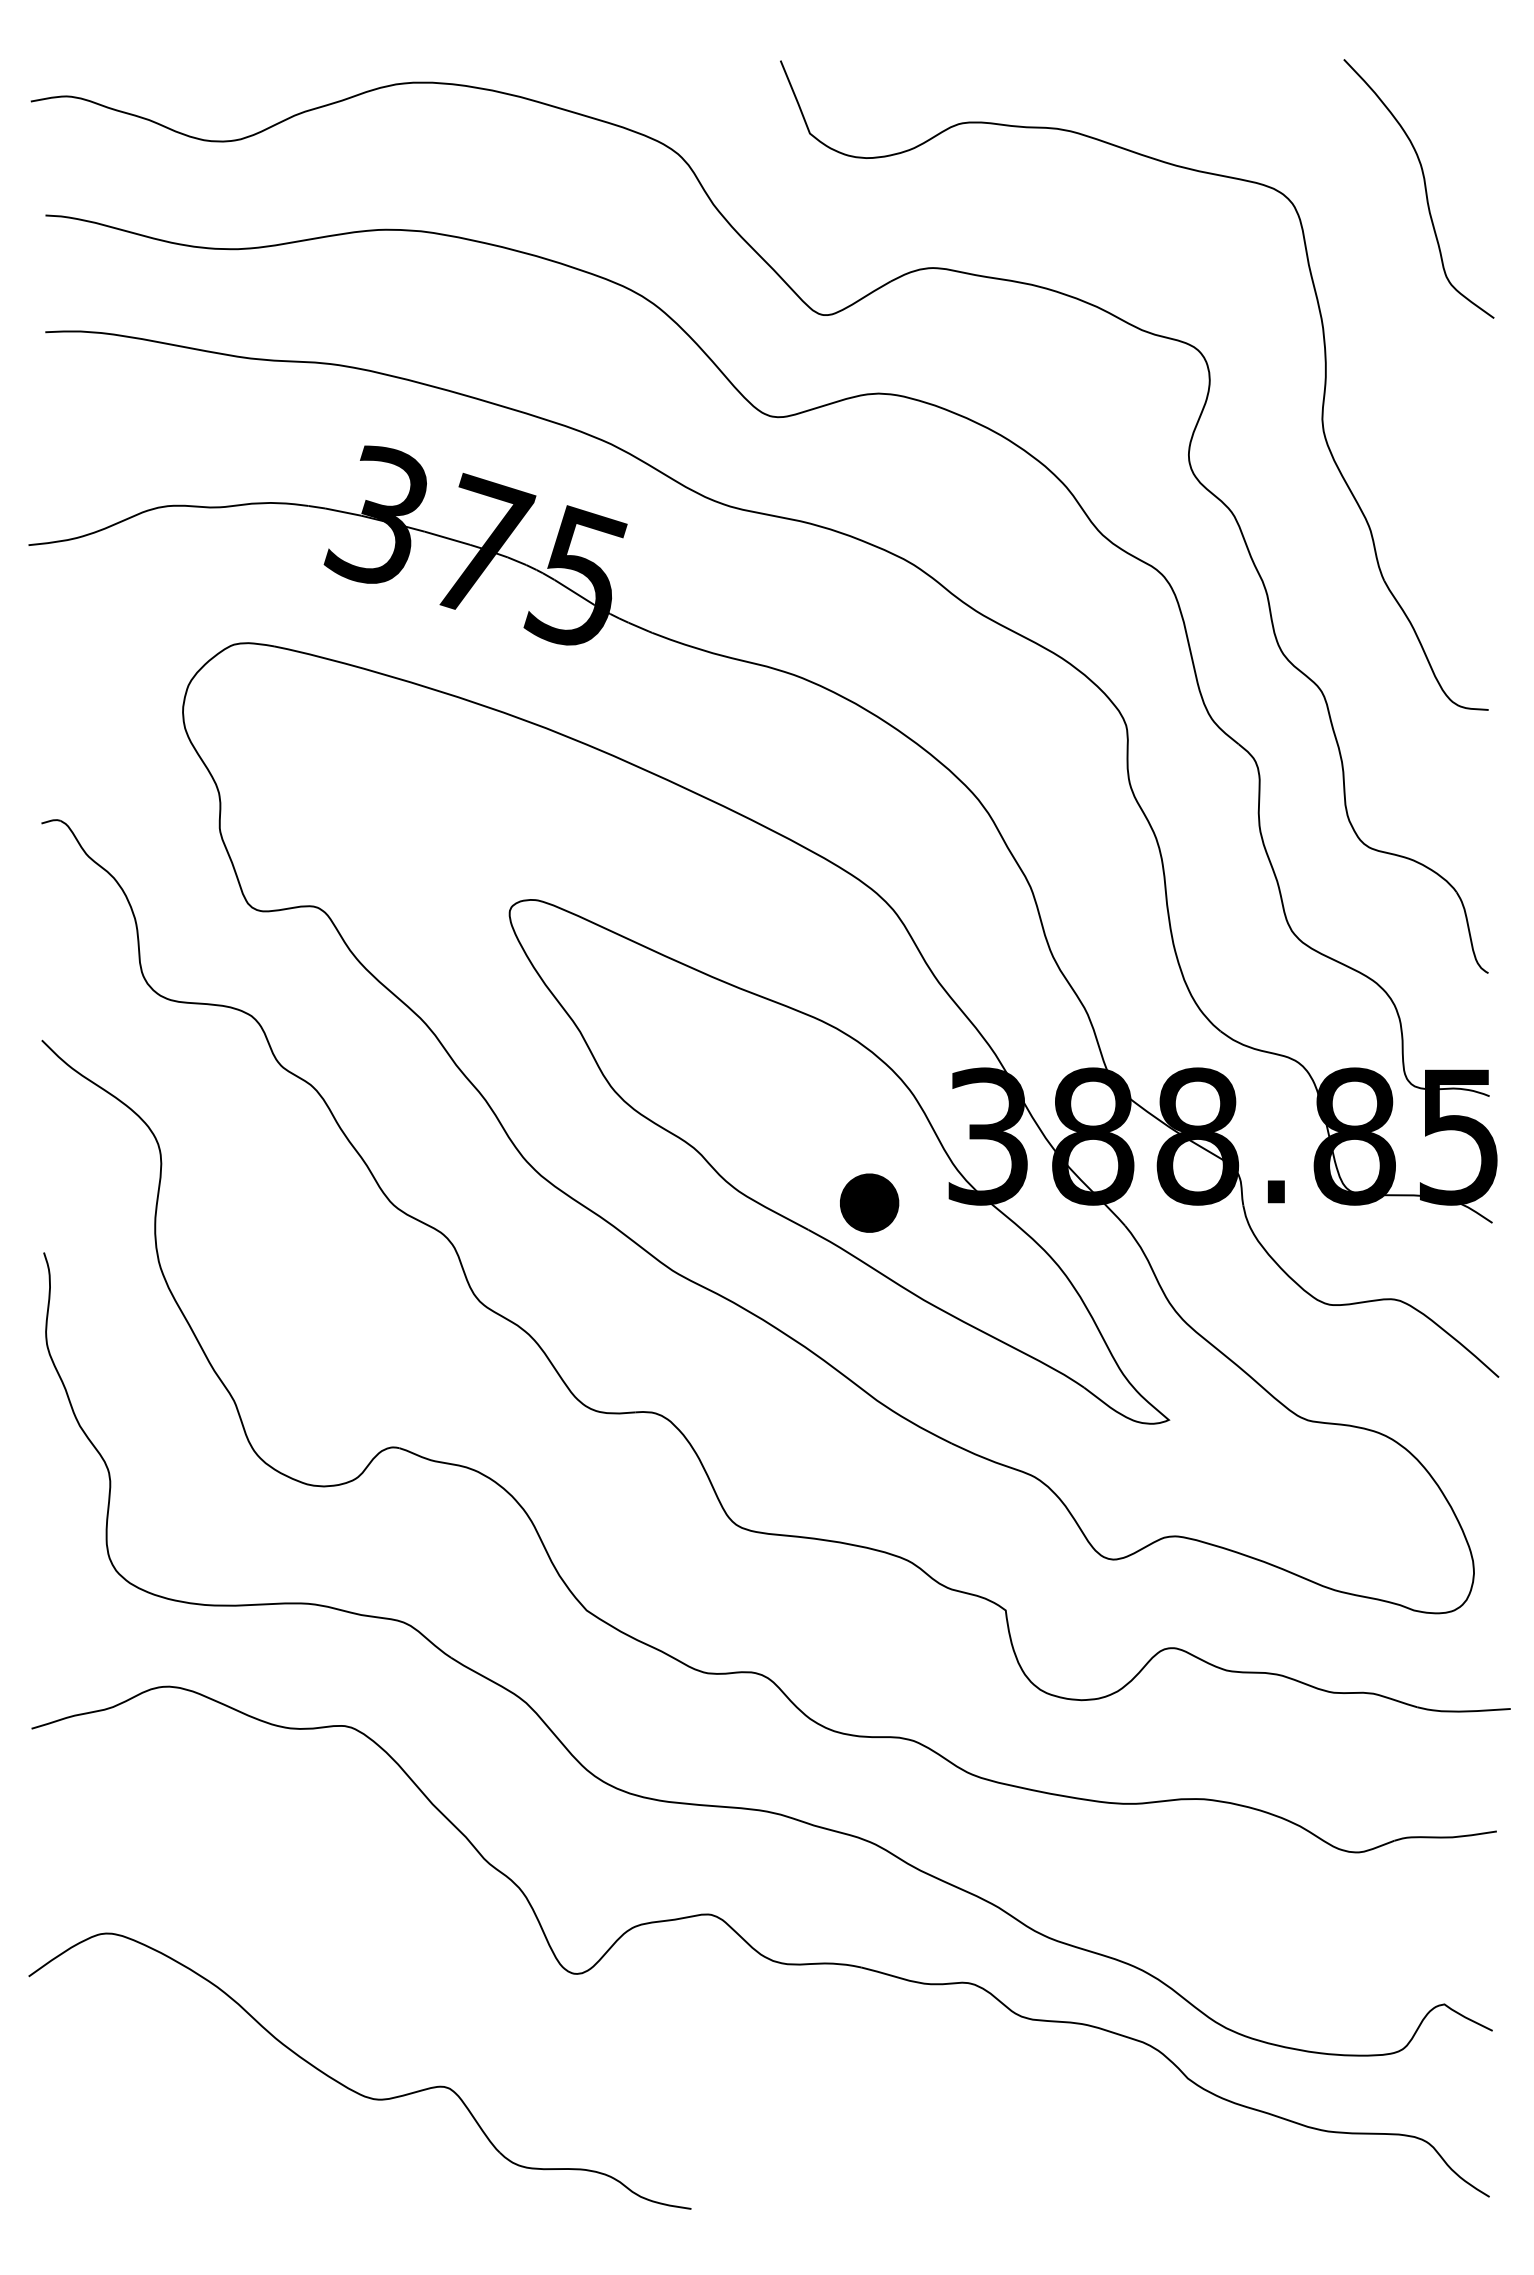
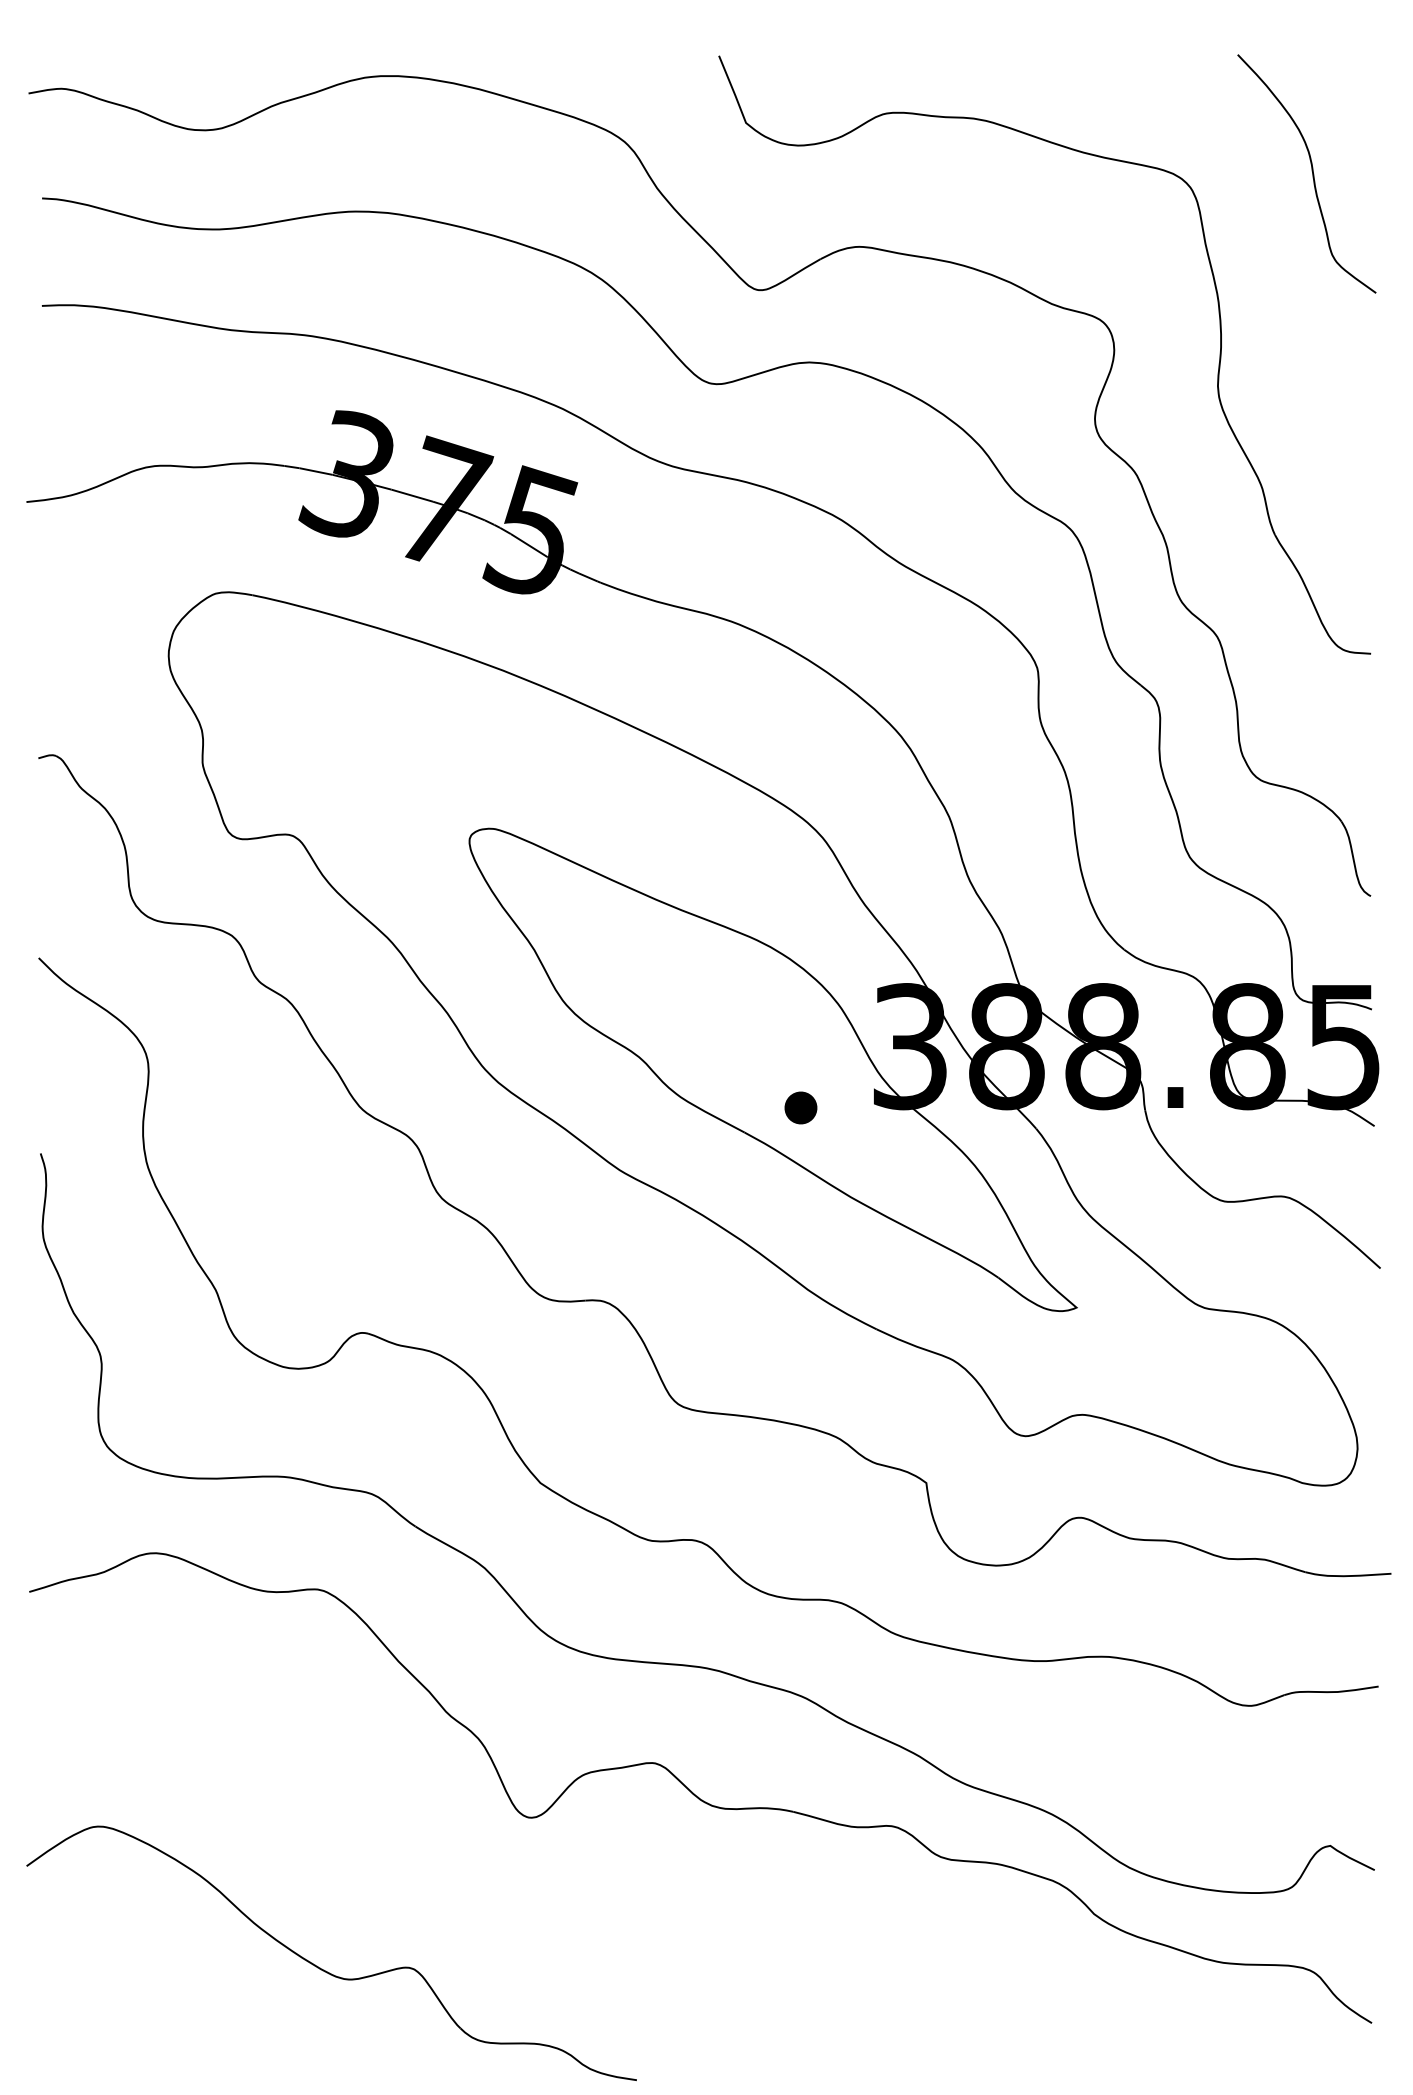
part: (869, 1202) -> (800, 1107), size x0.6
part: (350, 2087) -> (322, 1968), moved

